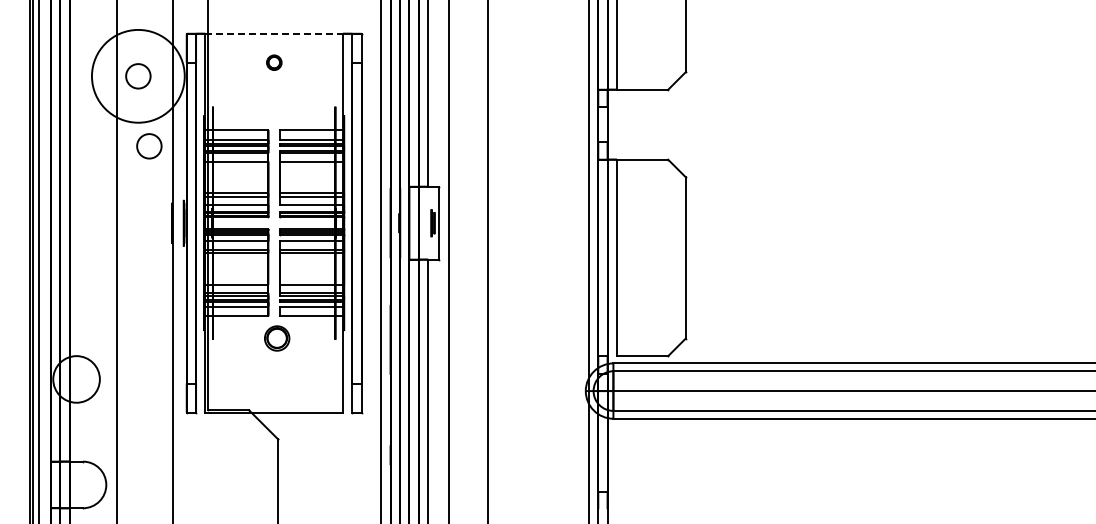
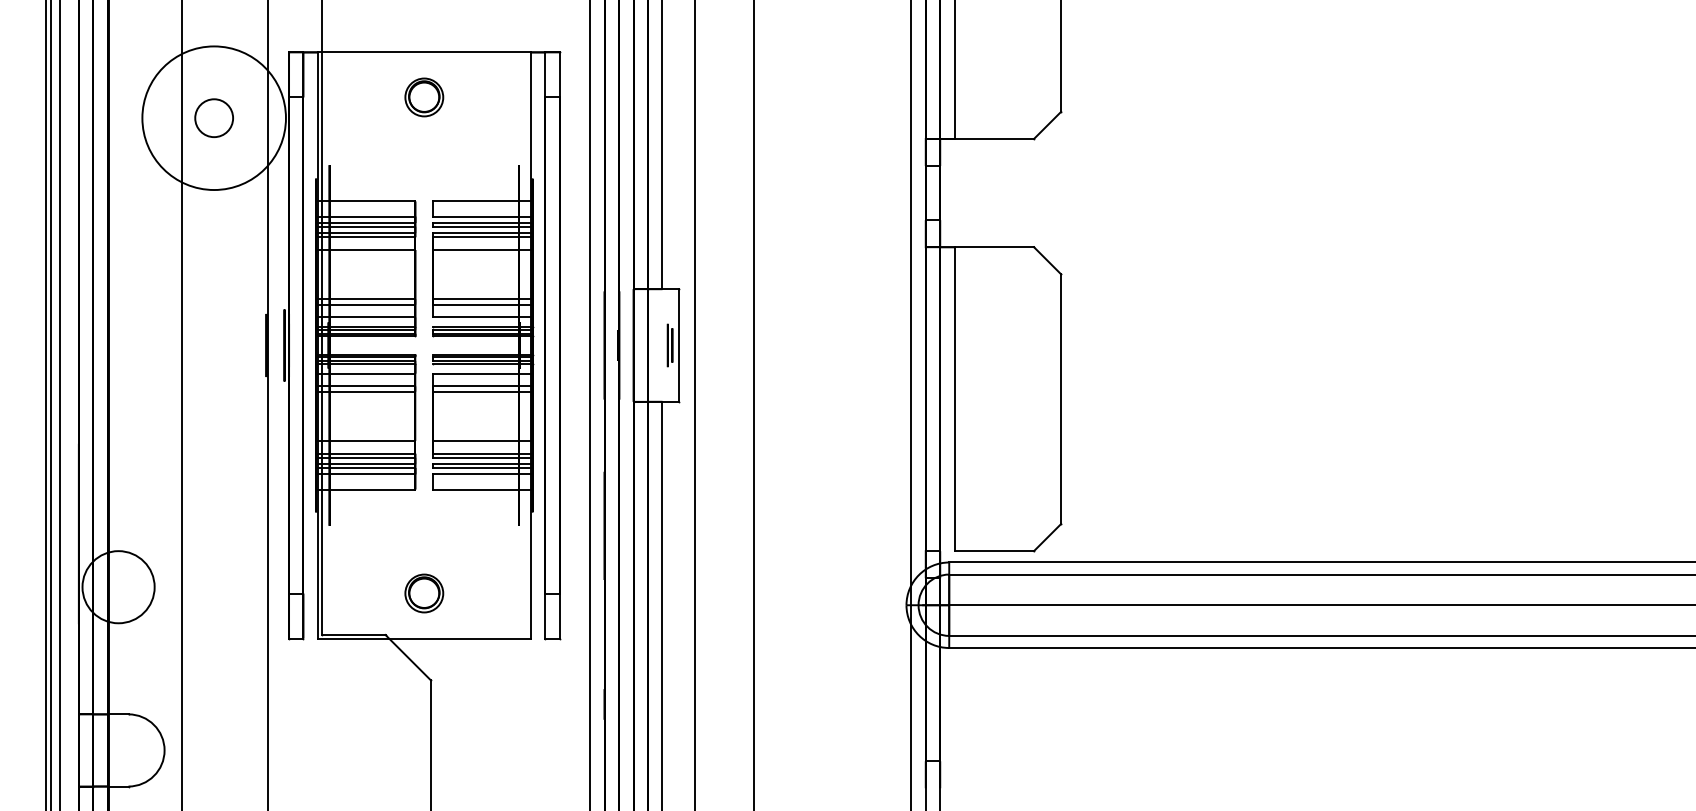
line: (274, 33) -> (424, 51), dashed -> solid
part: (274, 62) -> (424, 96), size x1.67
circle: (149, 146) -> (231, 226), removed
part: (277, 338) -> (424, 593), moved

